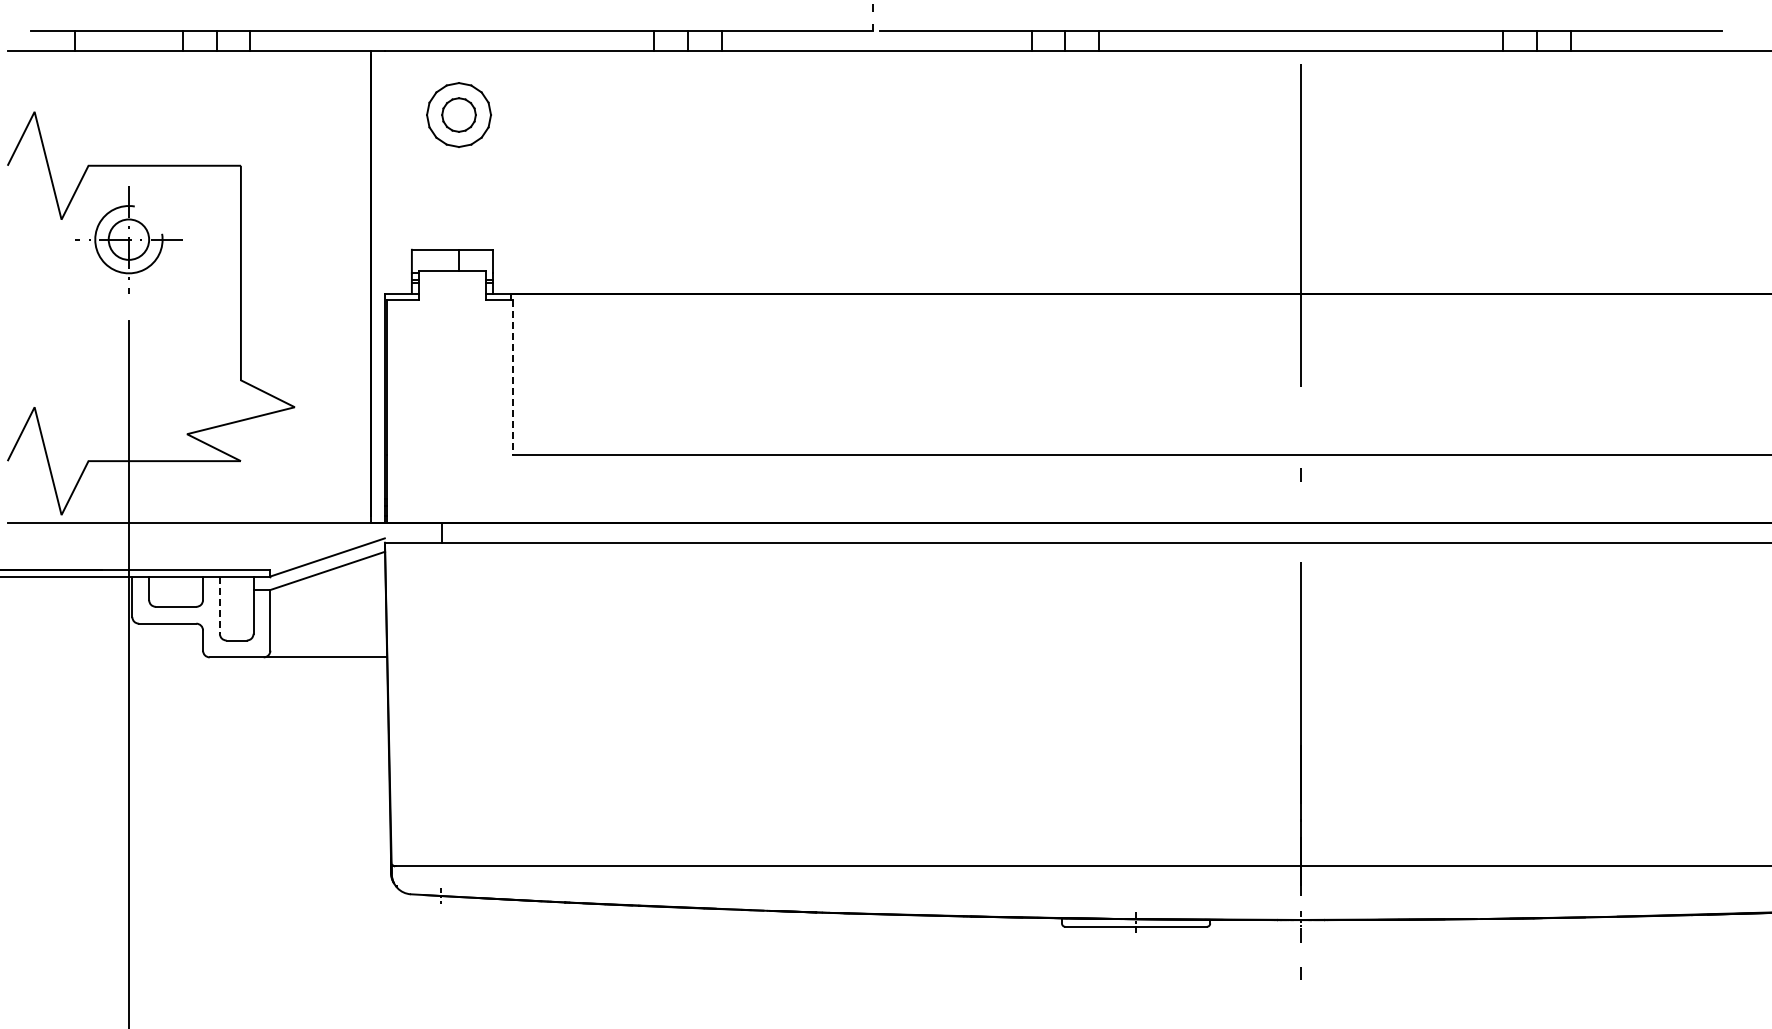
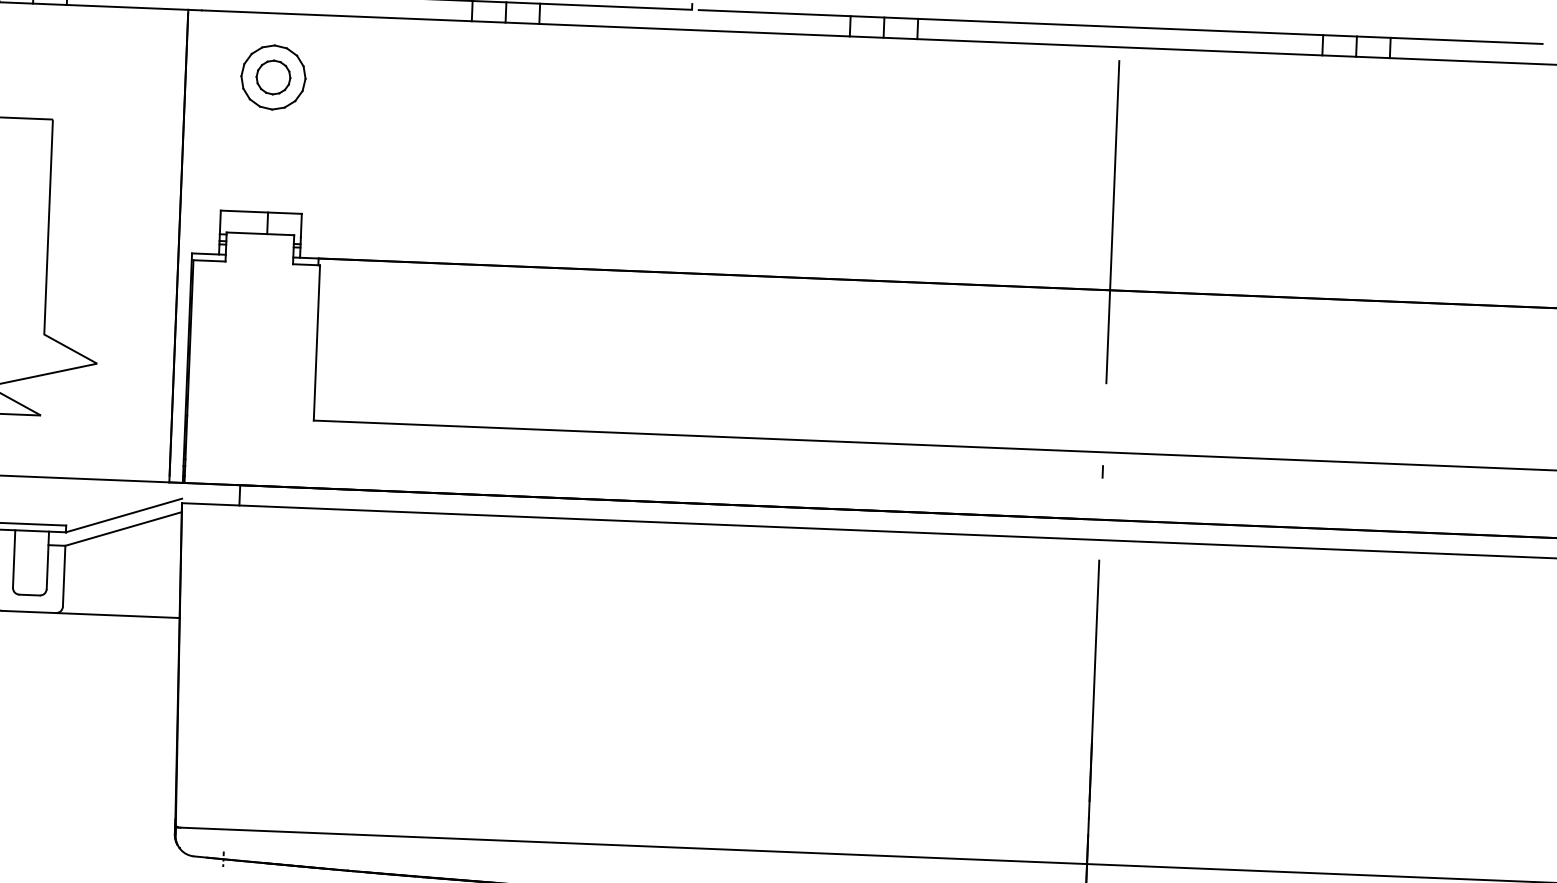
line: (512, 378) -> (316, 343), dashed -> solid
line: (219, 605) -> (13, 559), dashed -> solid

